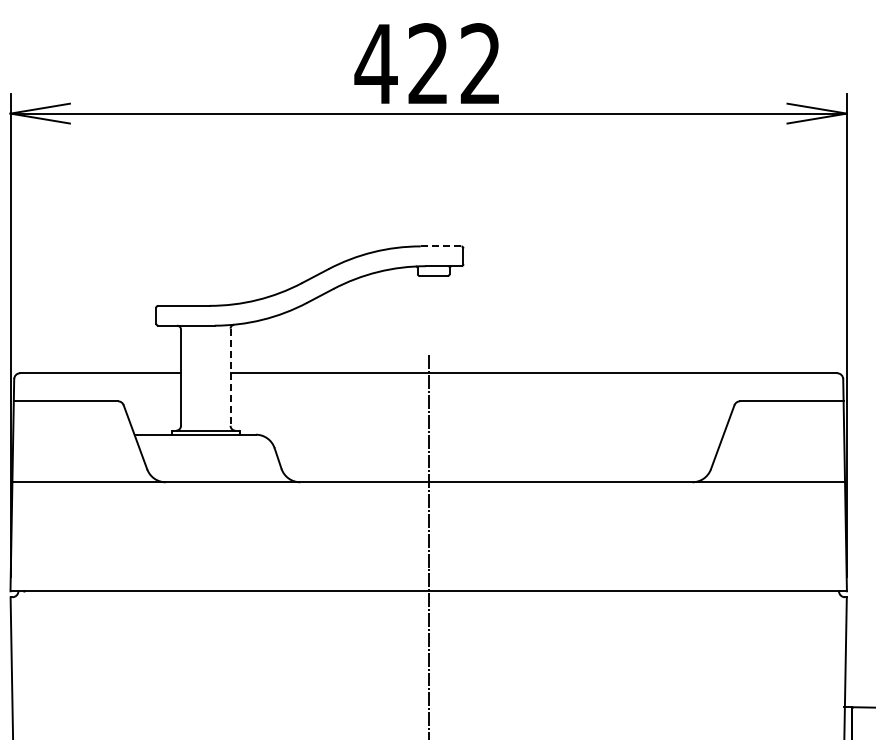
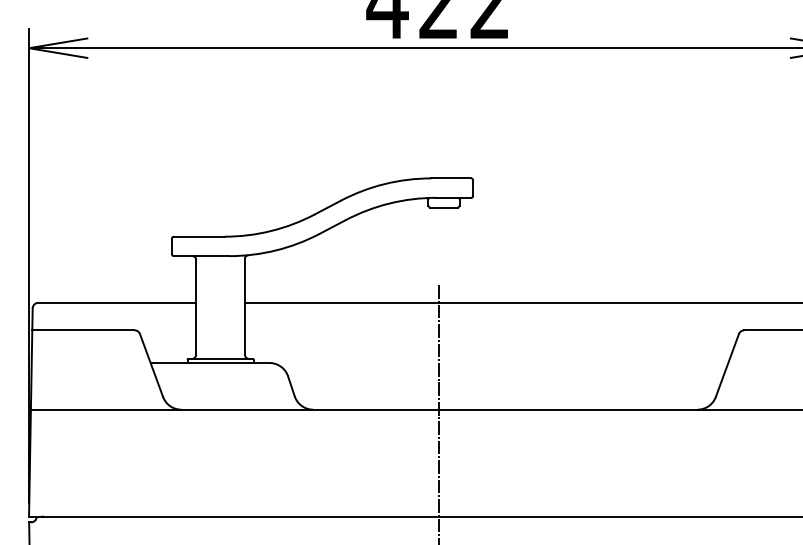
line: (441, 246) -> (451, 178), dashed -> solid
line: (230, 377) -> (244, 306), dashed -> solid

